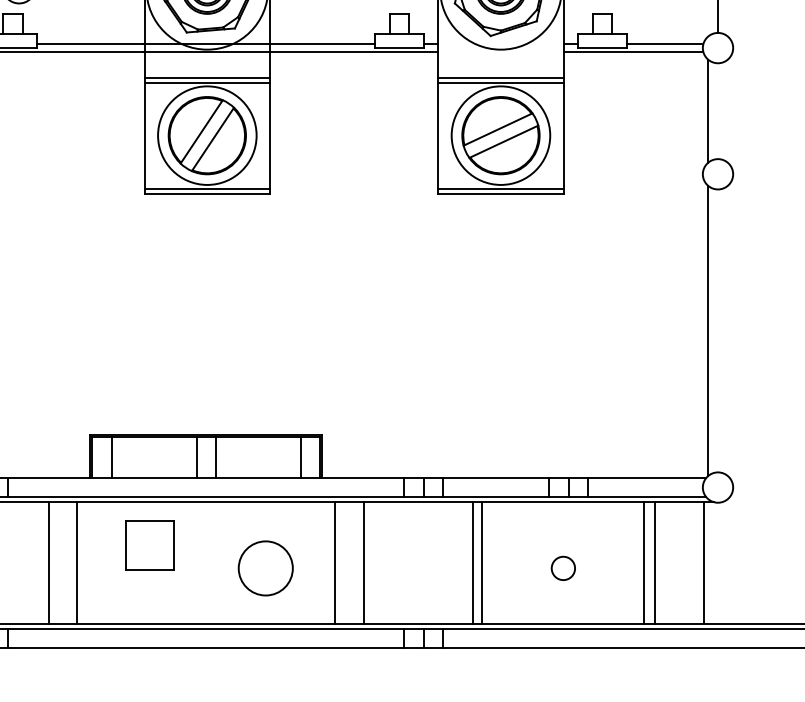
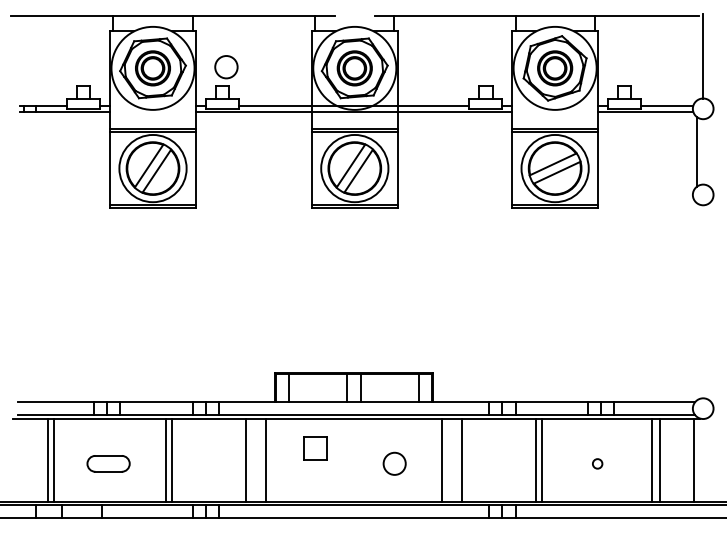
line: (708, 330) -> (696, 301), removed
part: (149, 545) -> (315, 448), size x0.7
circle: (265, 567) -> (394, 463), size x0.6
circle: (563, 567) -> (597, 463), size x0.6

